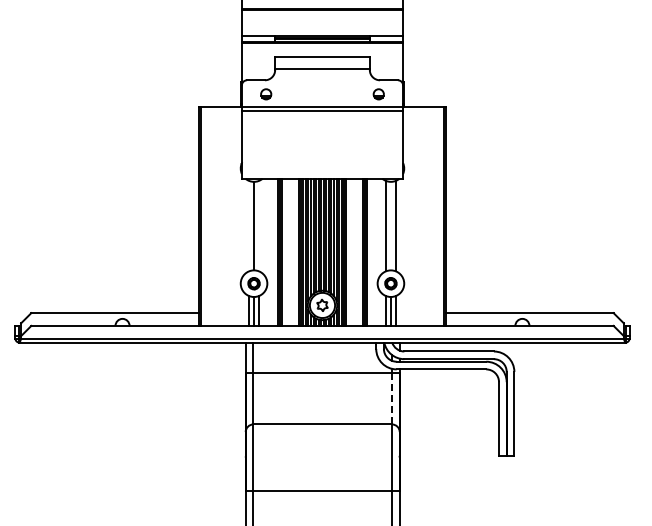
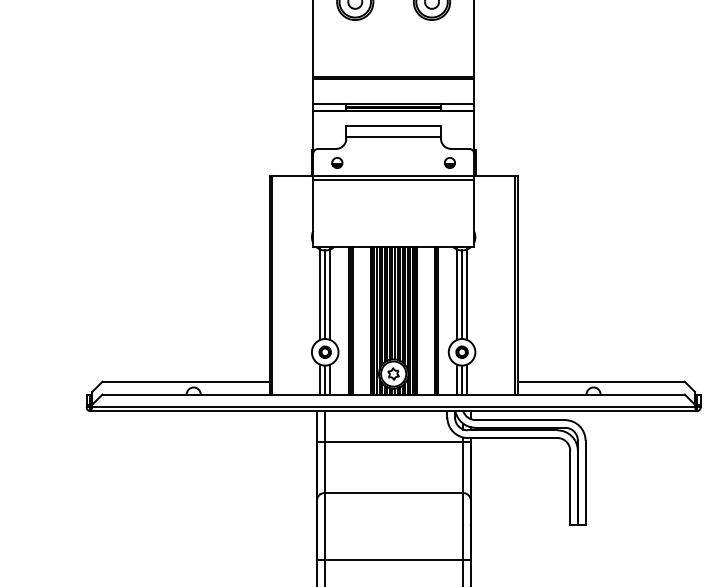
line: (249, 225) -> (320, 294), added
line: (259, 225) -> (330, 294), added
line: (391, 225) -> (462, 294), added
line: (392, 398) -> (463, 467), dashed -> solid

